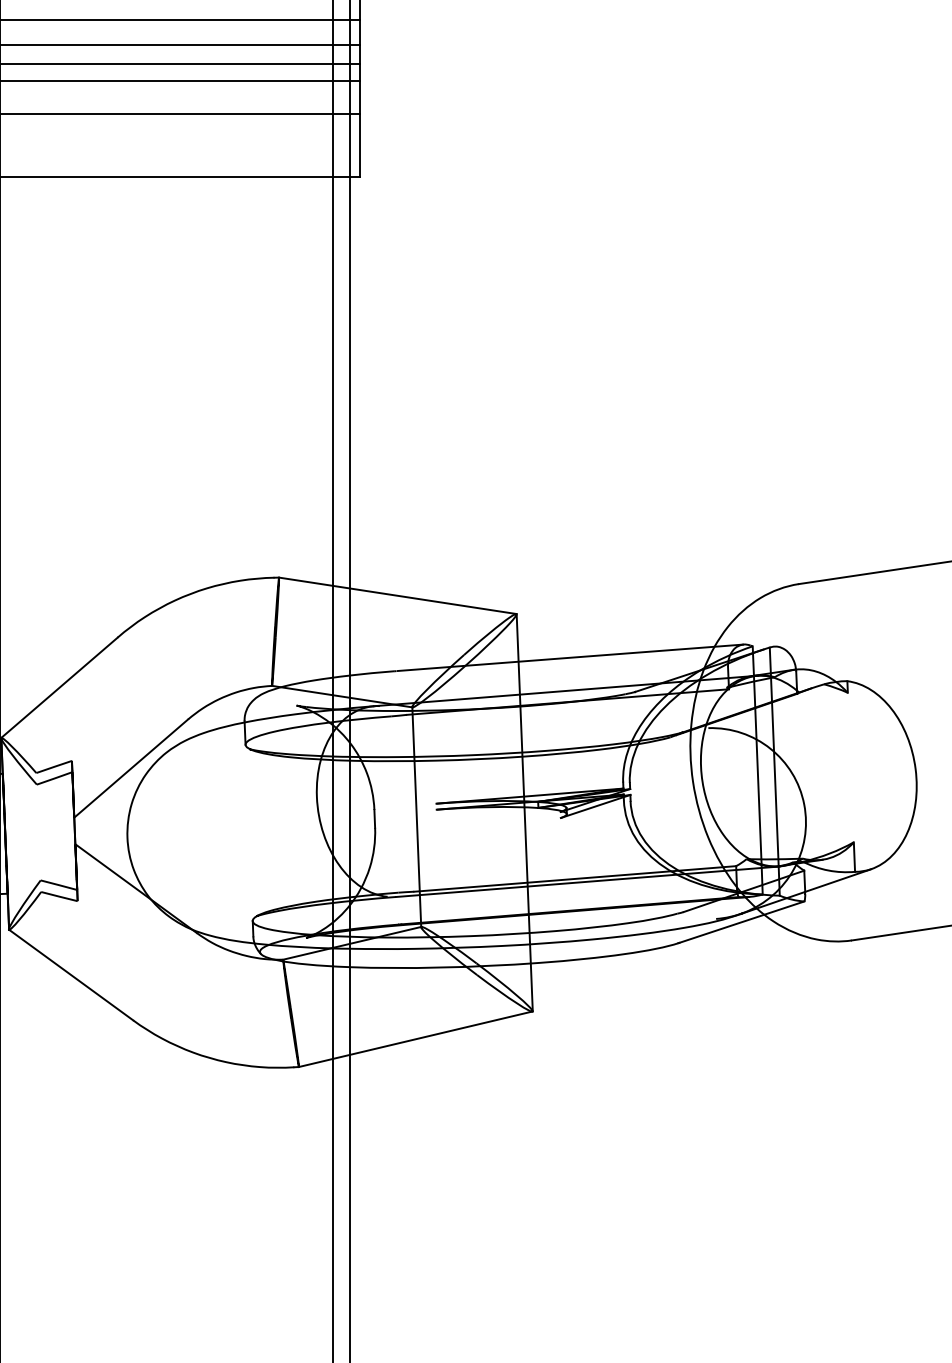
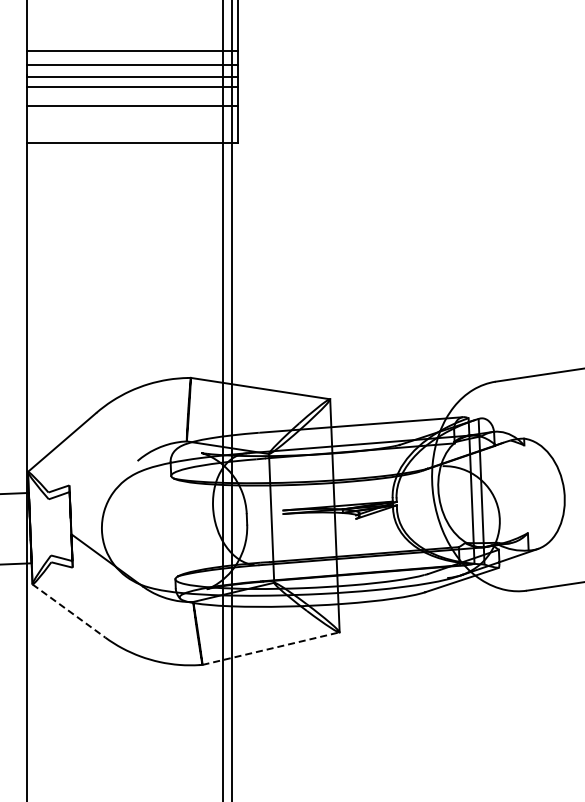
line: (130, 767) -> (103, 489), removed
line: (72, 975) -> (69, 611), solid -> dashed
line: (416, 1039) -> (271, 648), solid -> dashed

